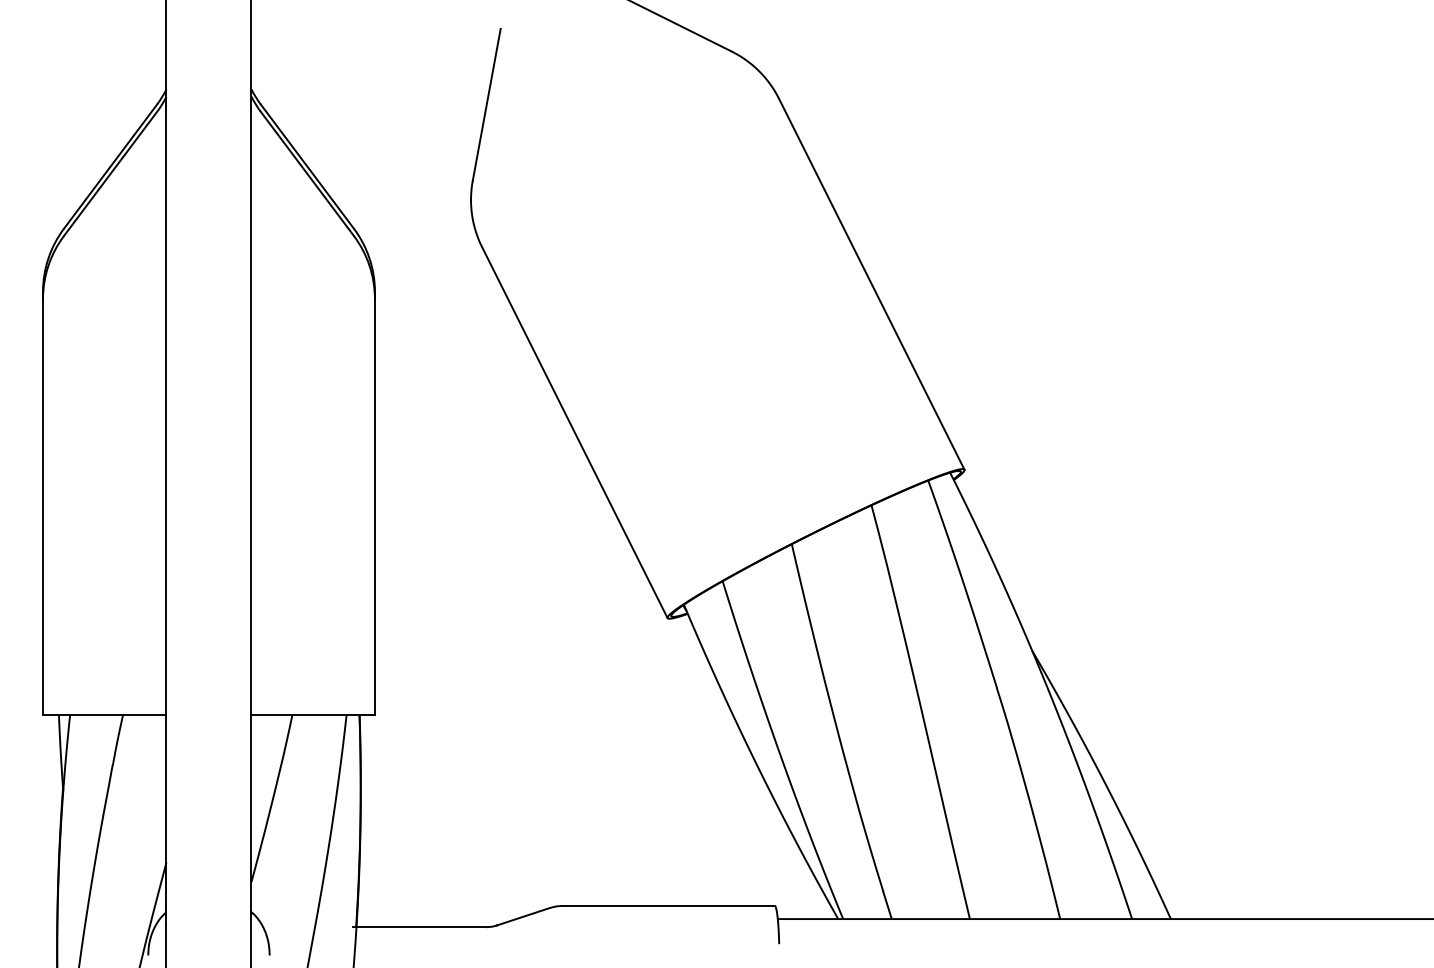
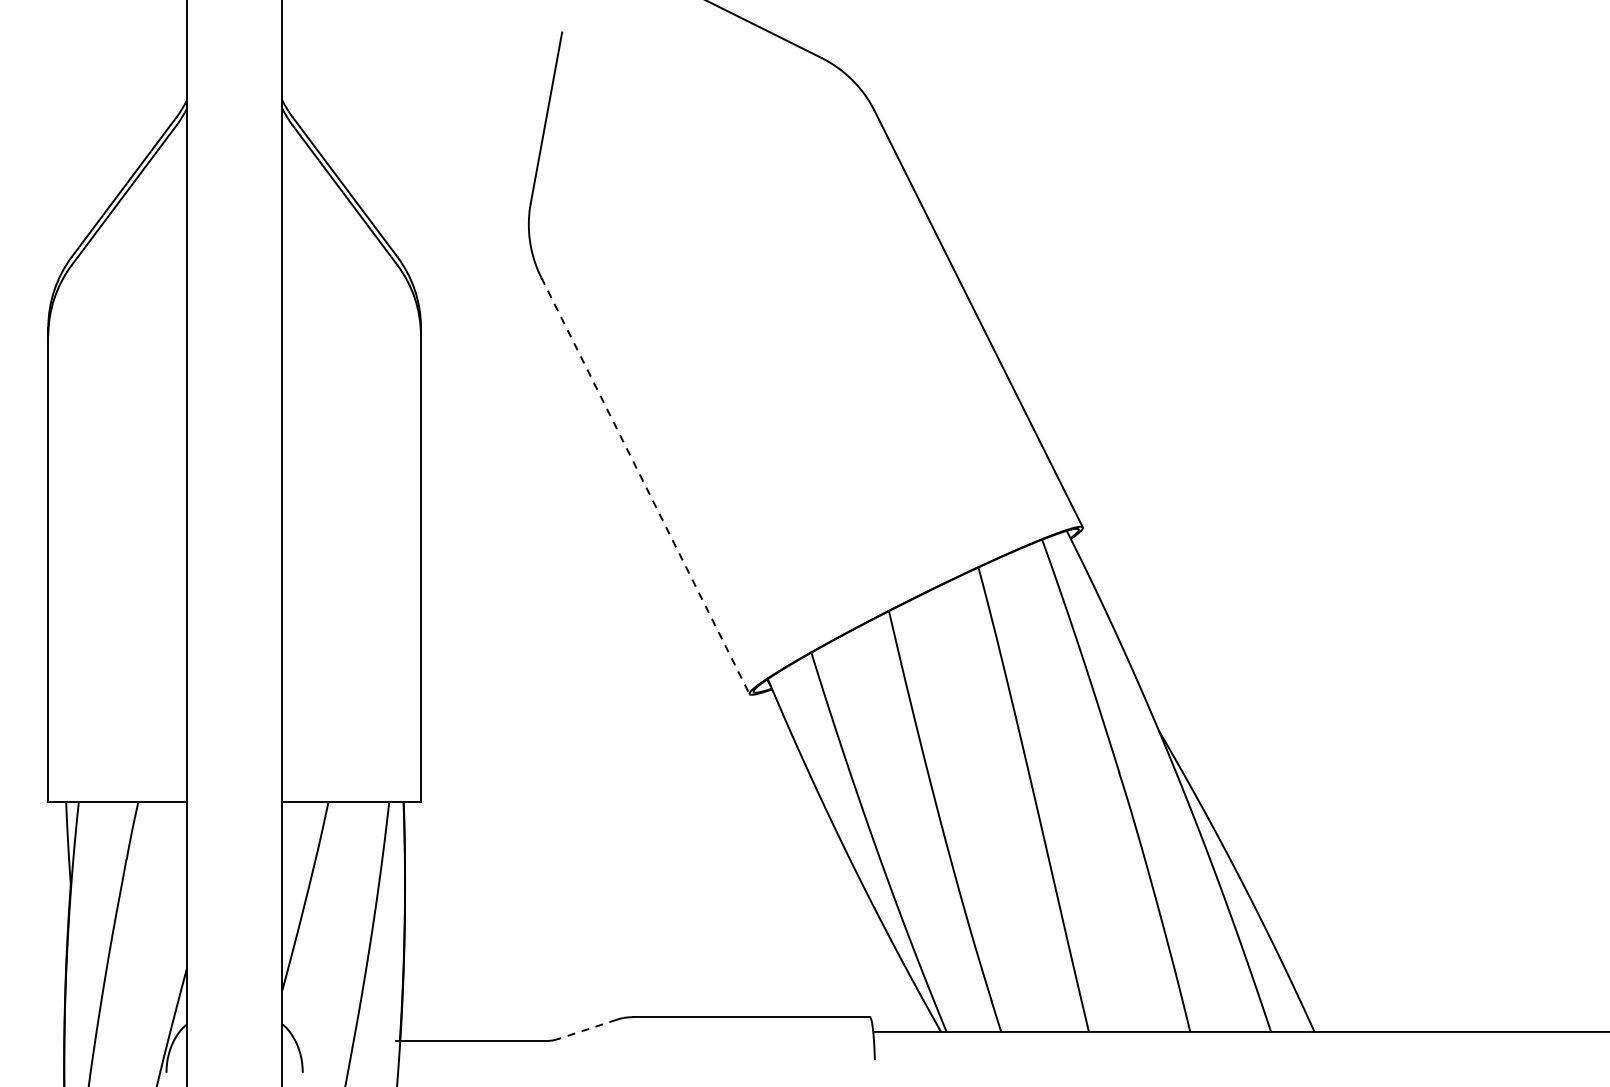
line: (575, 433) -> (646, 486), solid -> dashed
line: (522, 916) -> (586, 1029), solid -> dashed

